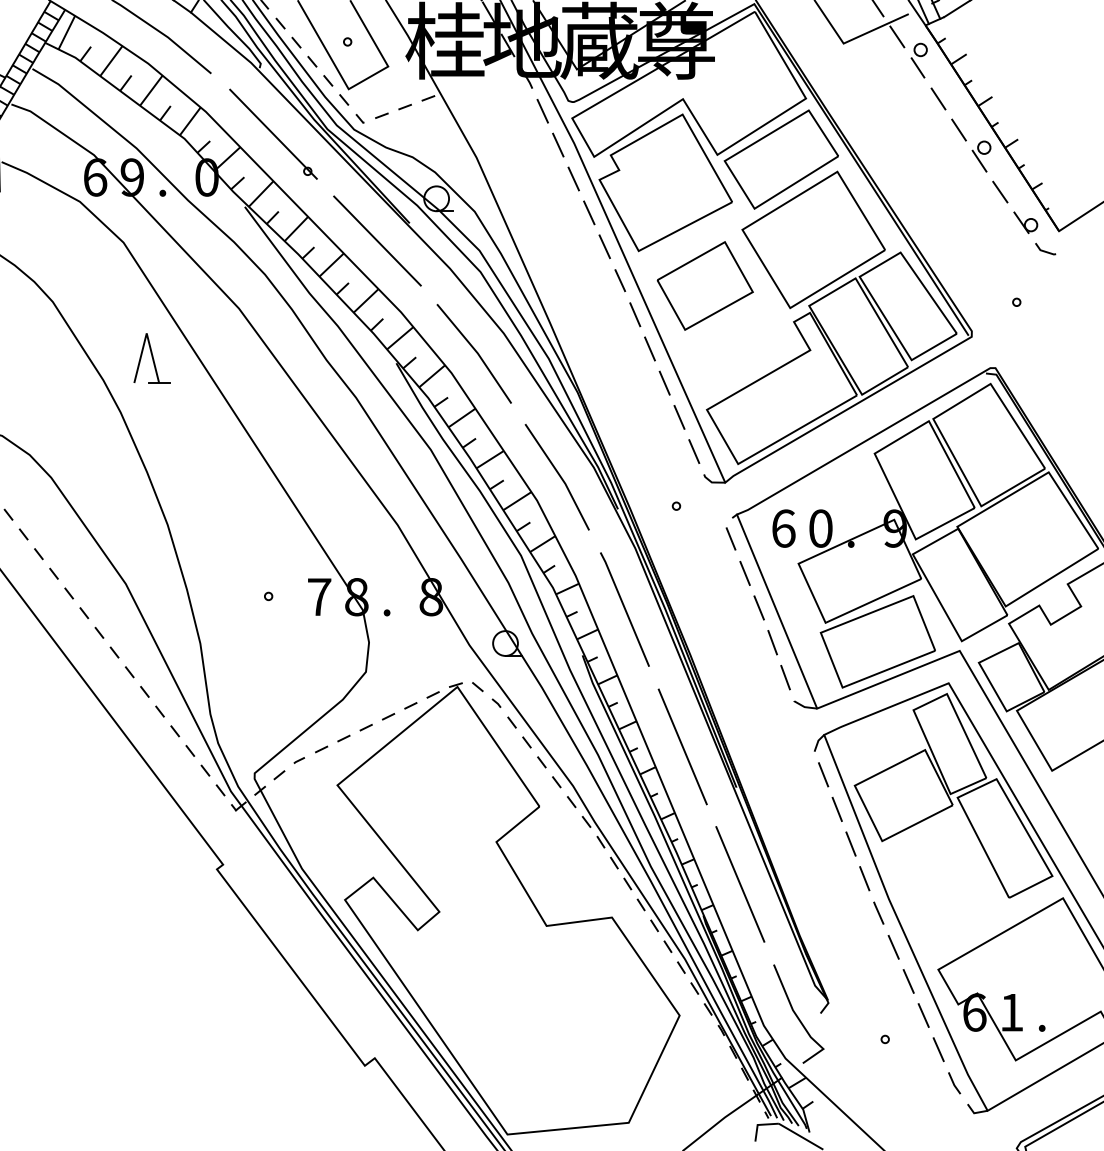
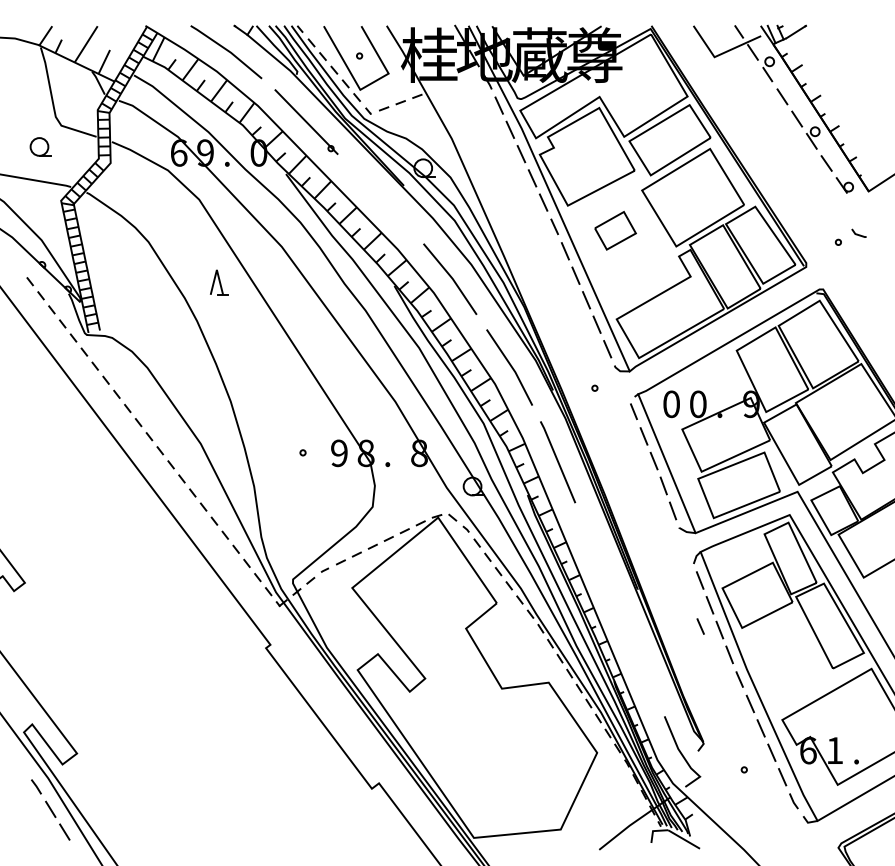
line: (376, 241) -> (380, 198), removed
line: (1043, 249) -> (857, 233), moved
part: (705, 285) -> (615, 230), size x0.6
part: (151, 358) -> (219, 282), size x0.7
text: (783, 527) -> (671, 403), 6 -> 0
text: (319, 597) -> (339, 453), 7 -> 9
line: (682, 746) -> (599, 560), removed
line: (824, 839) -> (700, 626), added
line: (740, 883) -> (640, 658), removed

